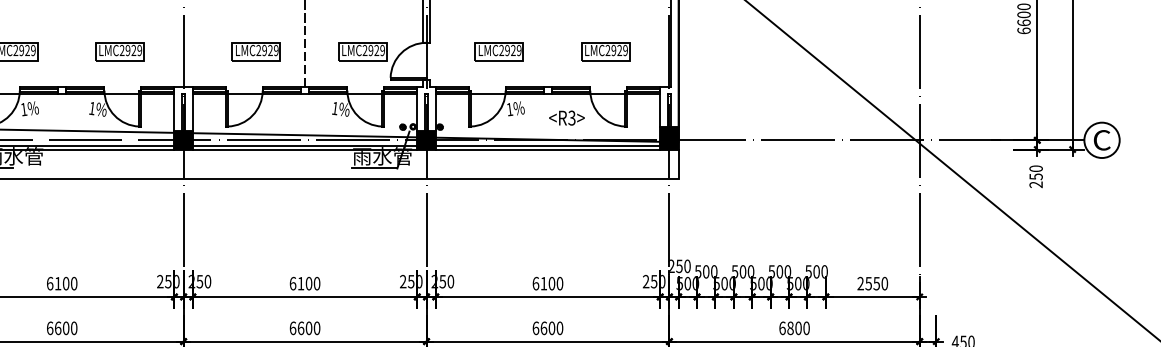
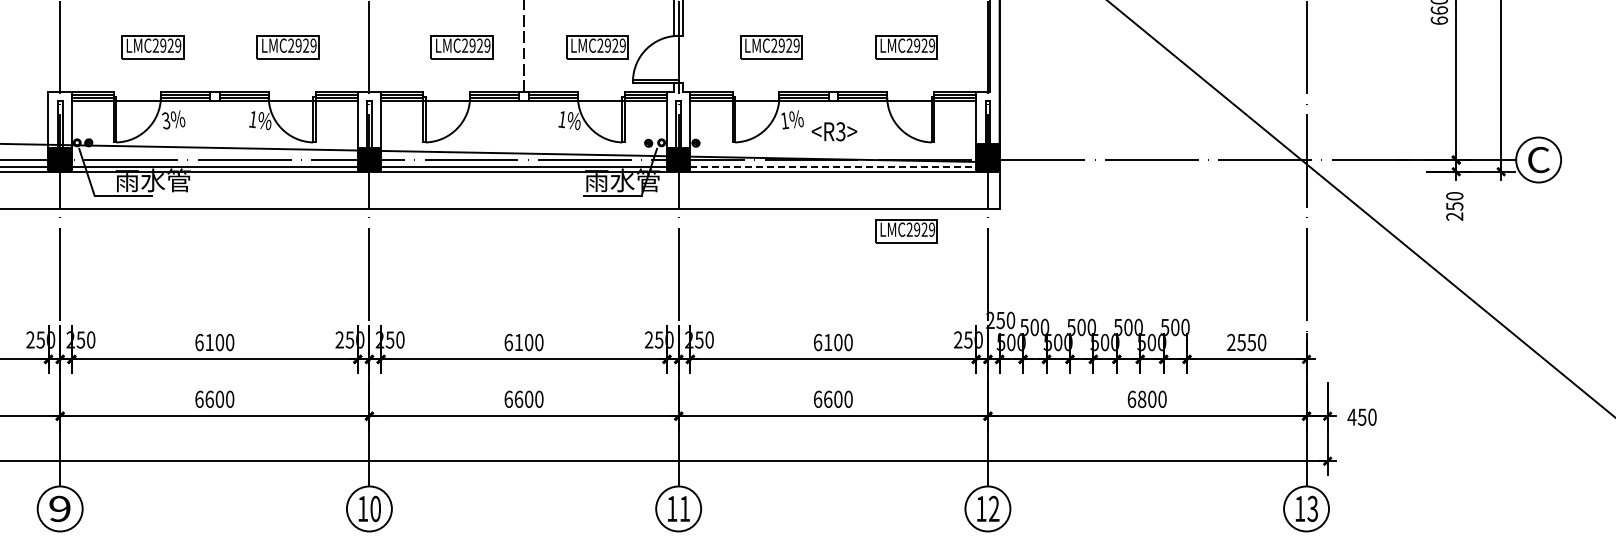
text: (24, 109) -> (166, 120), 1% -> 3%
text: (566, 117) -> (834, 131), moved
line: (548, 146) -> (833, 167), solid -> dashed
part: (605, 196) -> (906, 231), added

